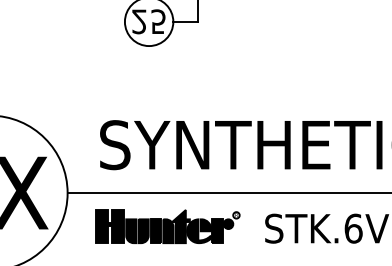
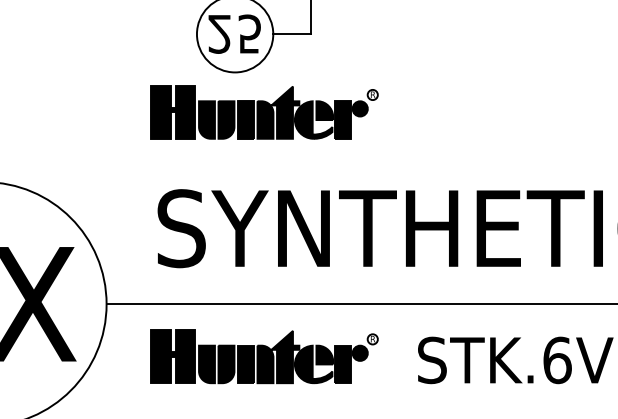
part: (167, 71) -> (264, 112), added

